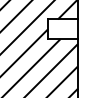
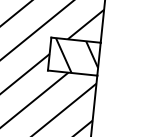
hatch: (63, 29) -> (75, 56), added

